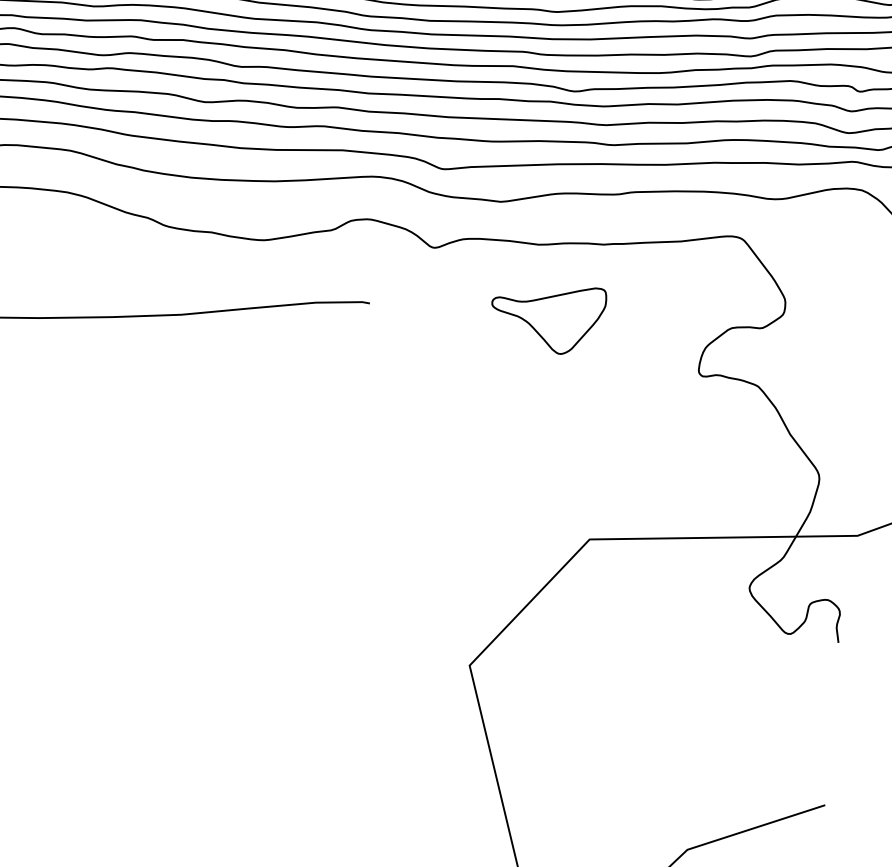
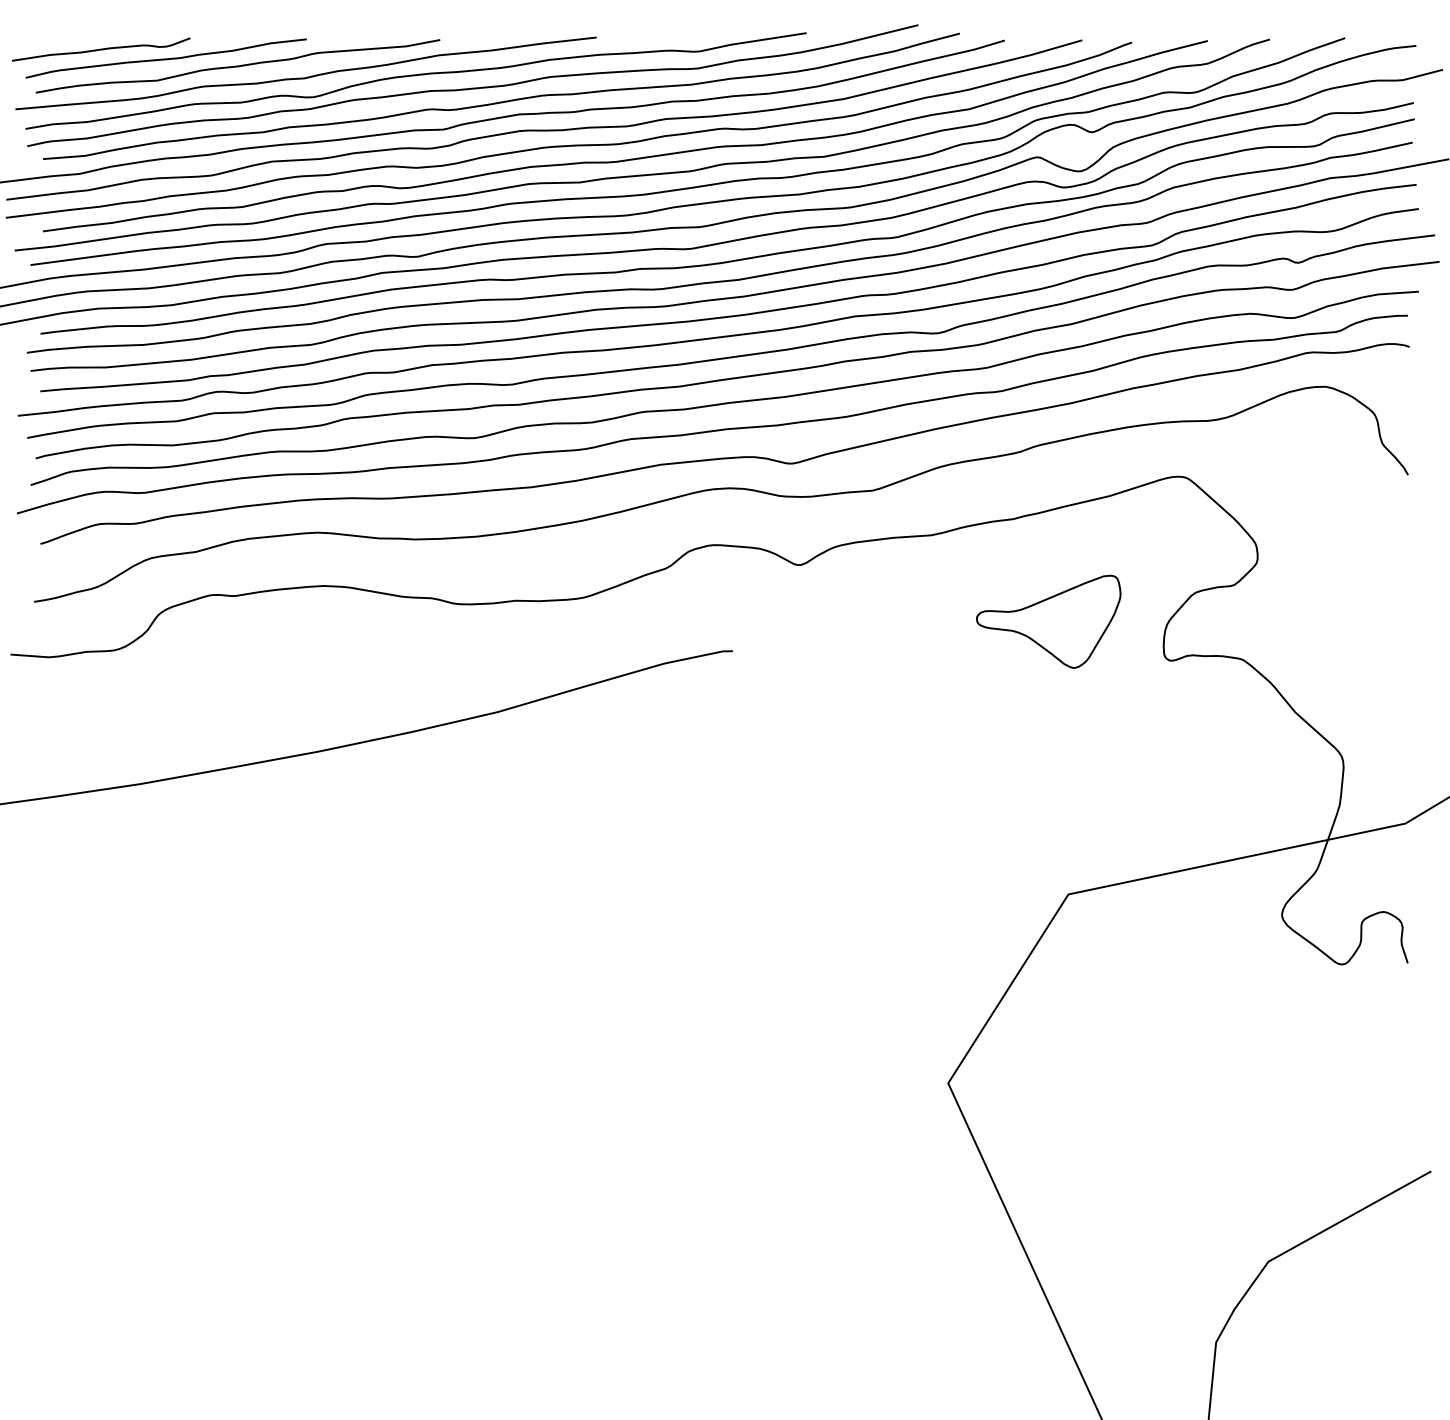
part: (546, 314) -> (1048, 621), moved

